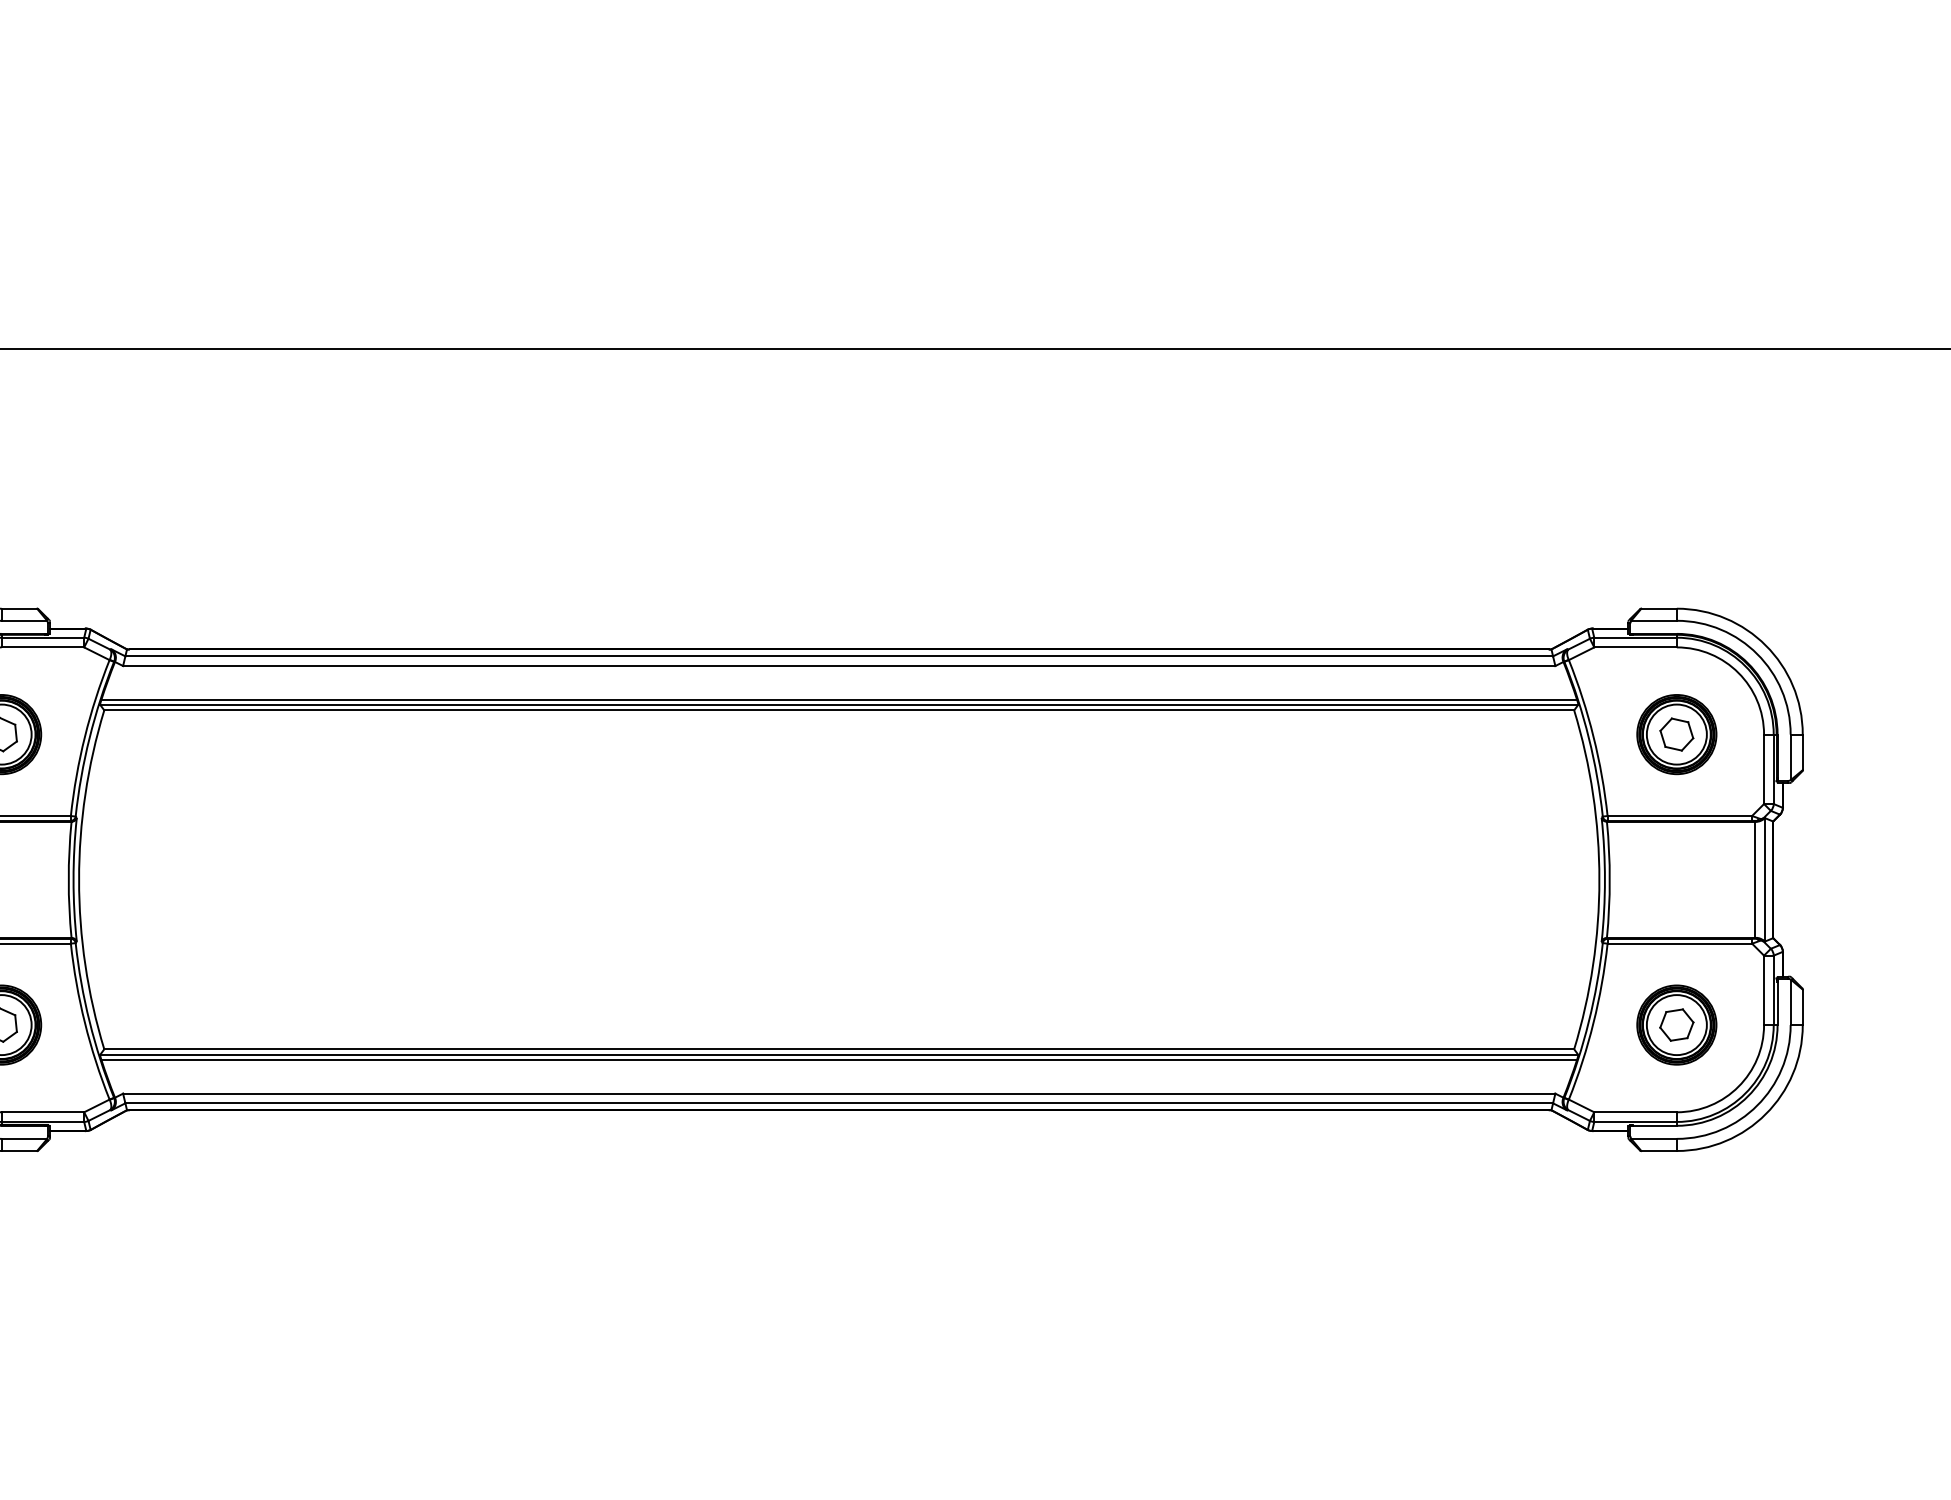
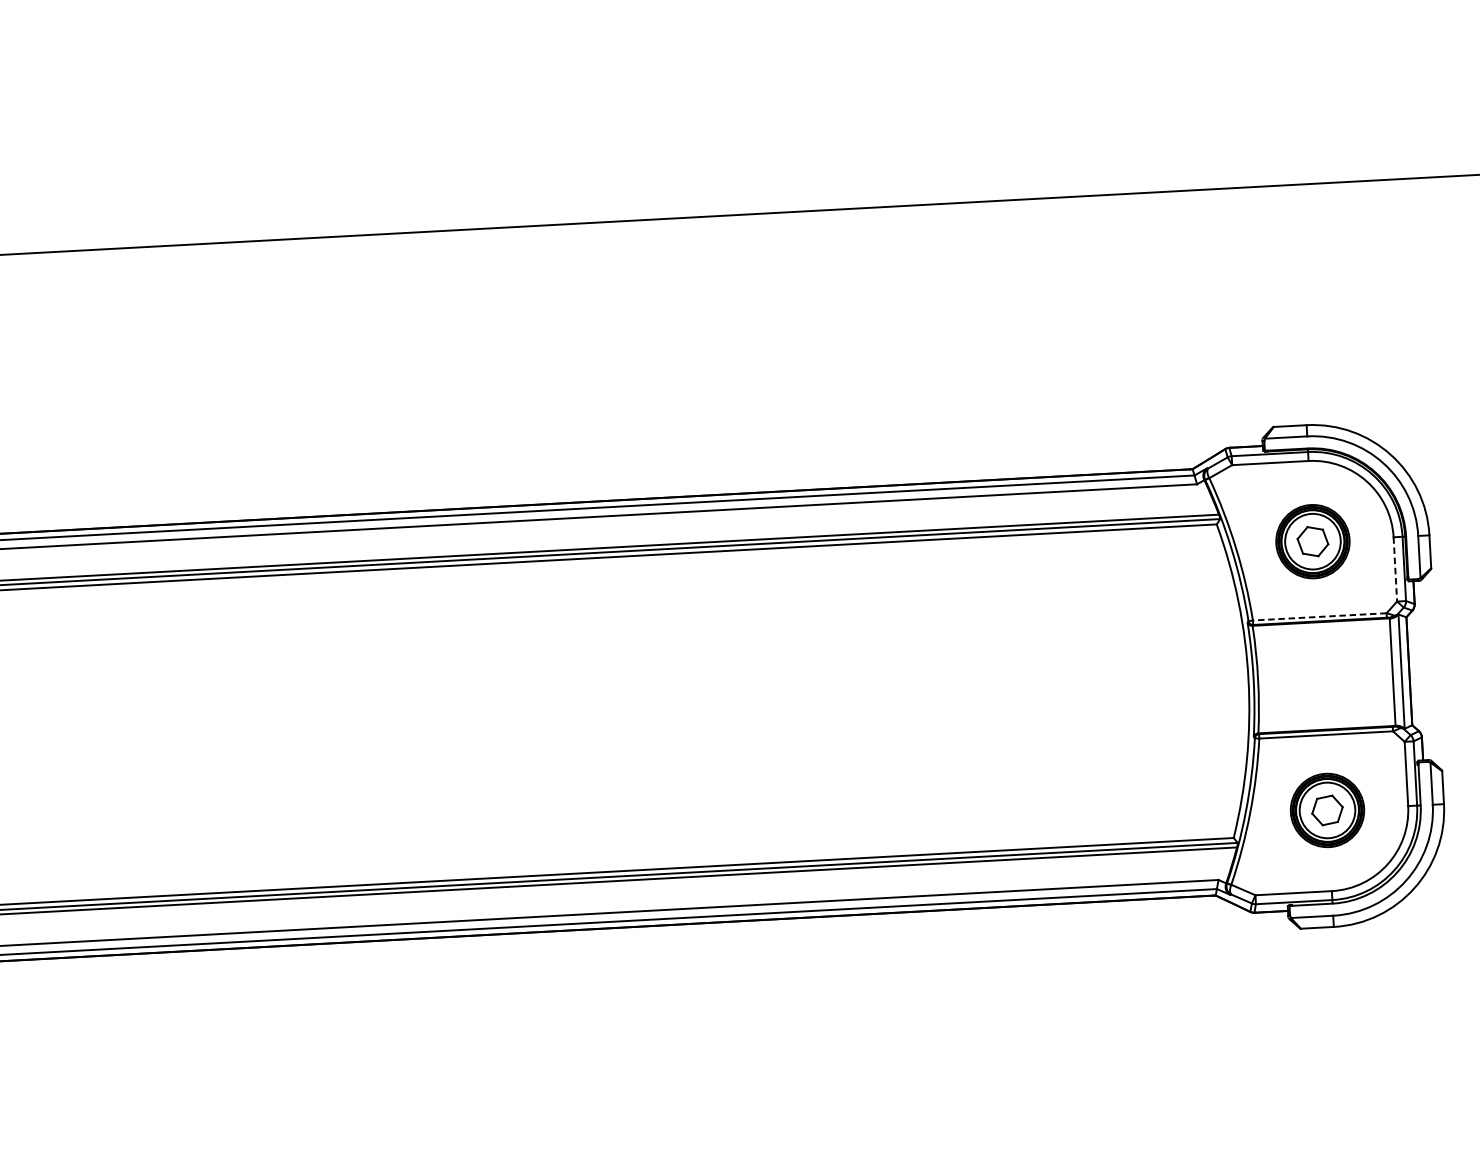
line: (1764, 769) -> (1395, 569), solid -> dashed
line: (1679, 816) -> (1319, 617), solid -> dashed

